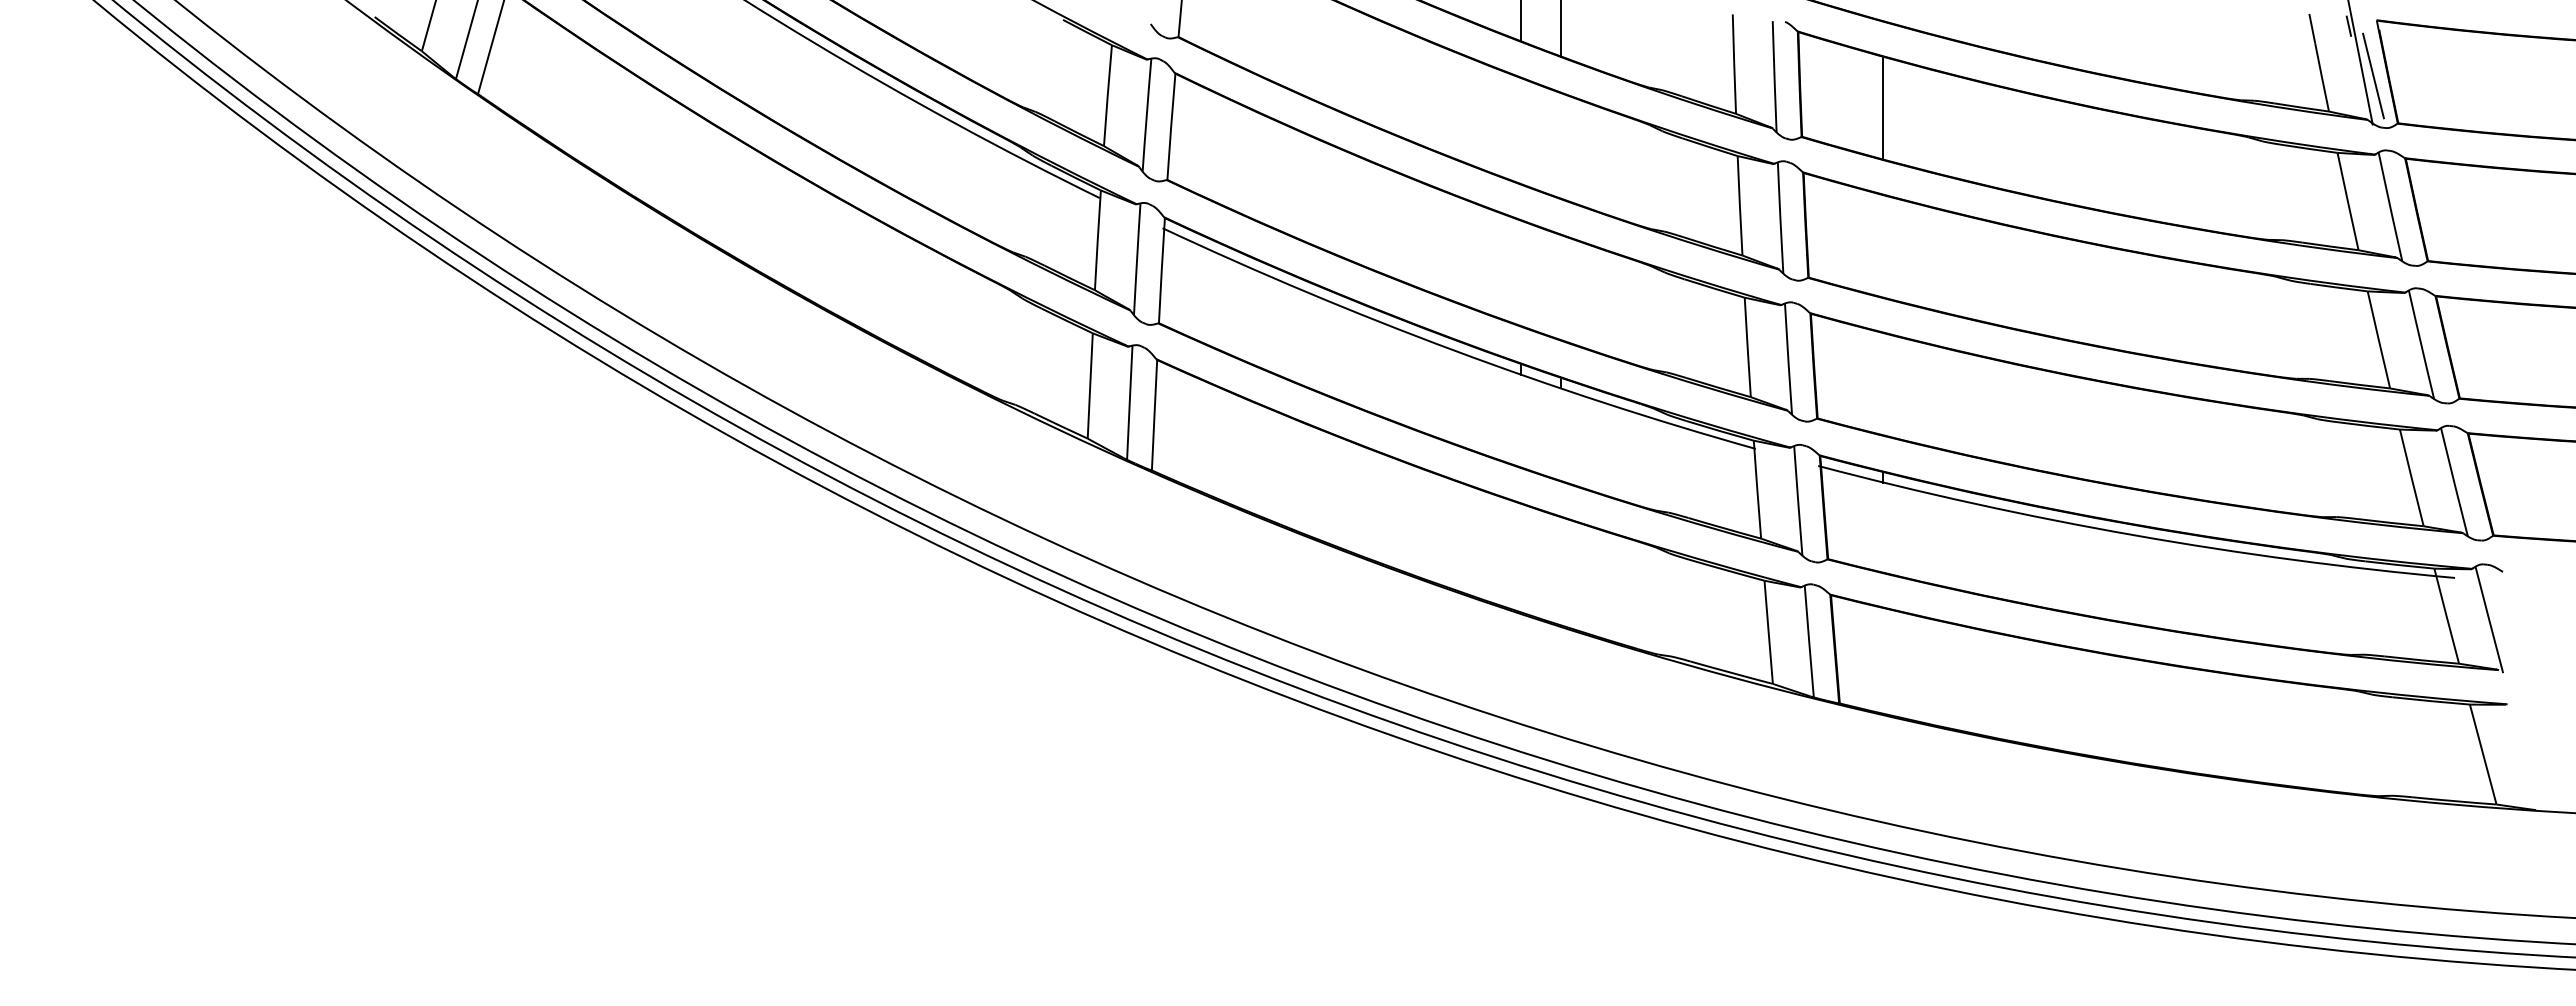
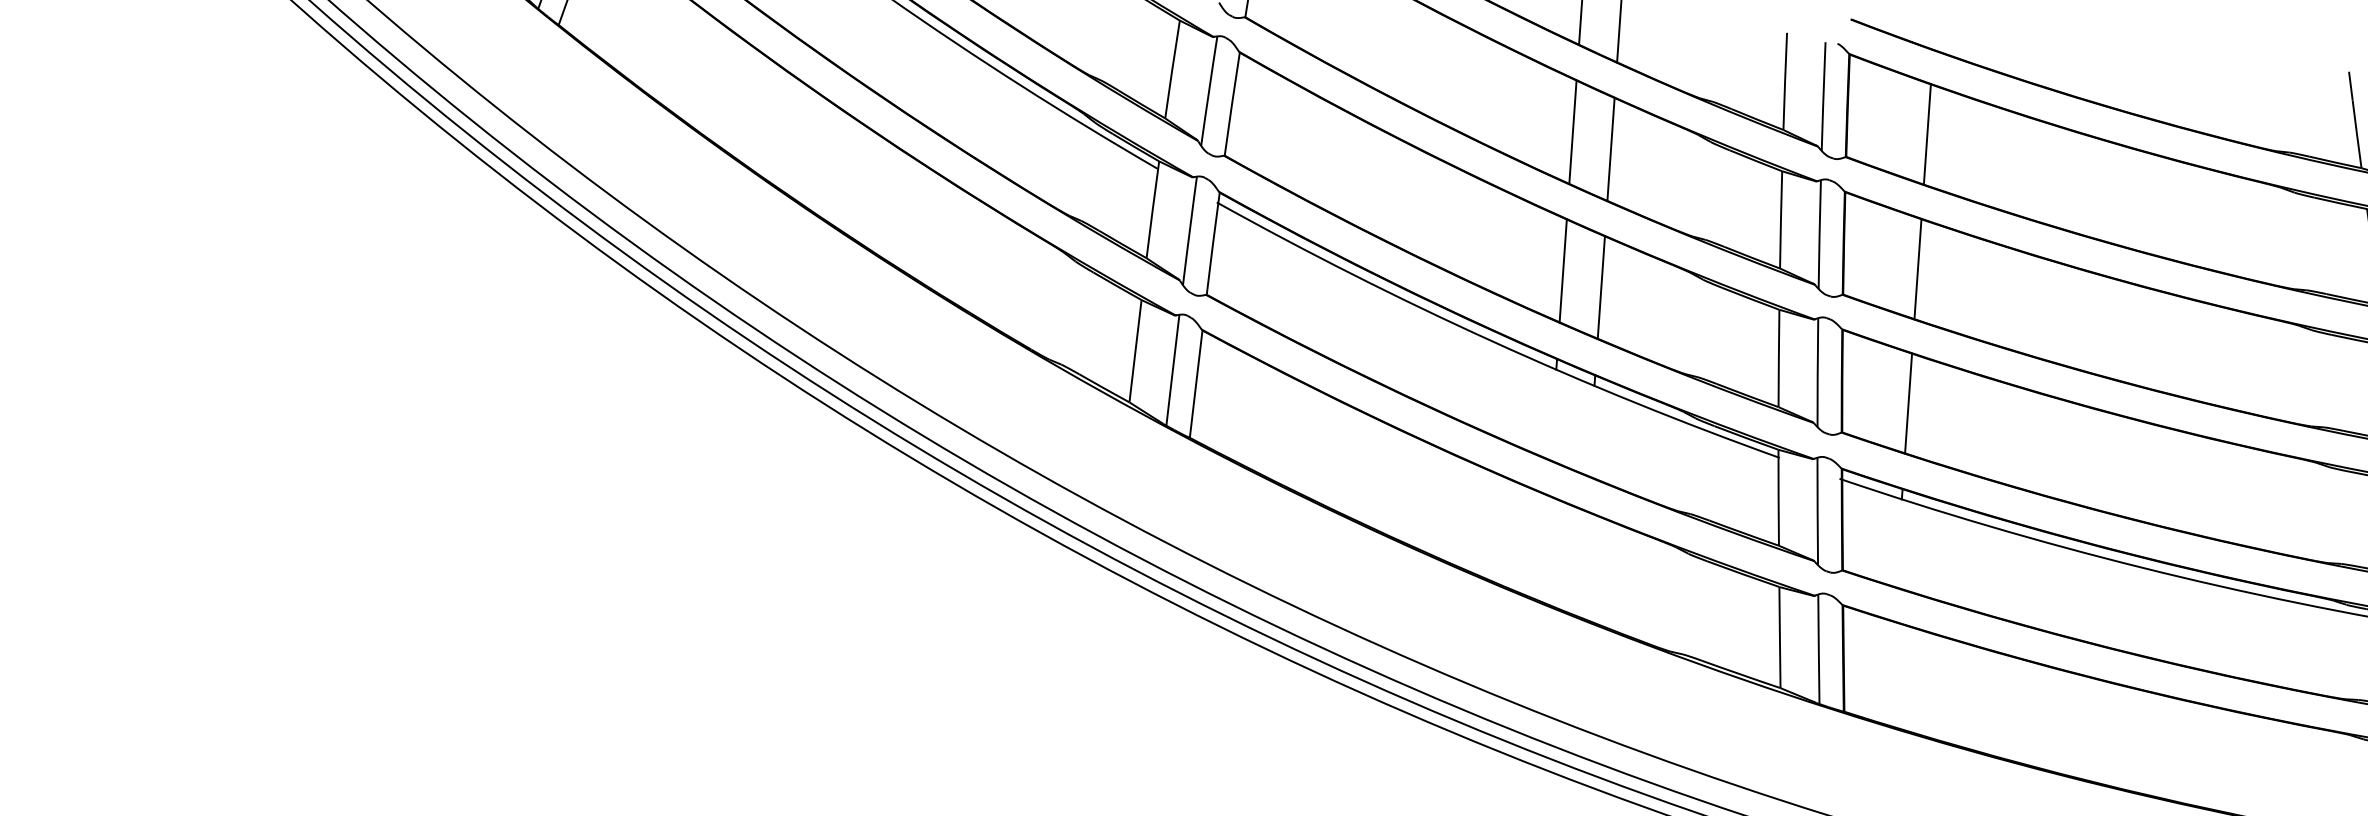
line: (1521, 131) -> (1573, 132), added
line: (1561, 145) -> (1611, 148), added
line: (1883, 246) -> (1918, 269), added
line: (1521, 273) -> (1563, 270), added
line: (1561, 287) -> (1601, 287), added
line: (1883, 384) -> (1908, 403), added

